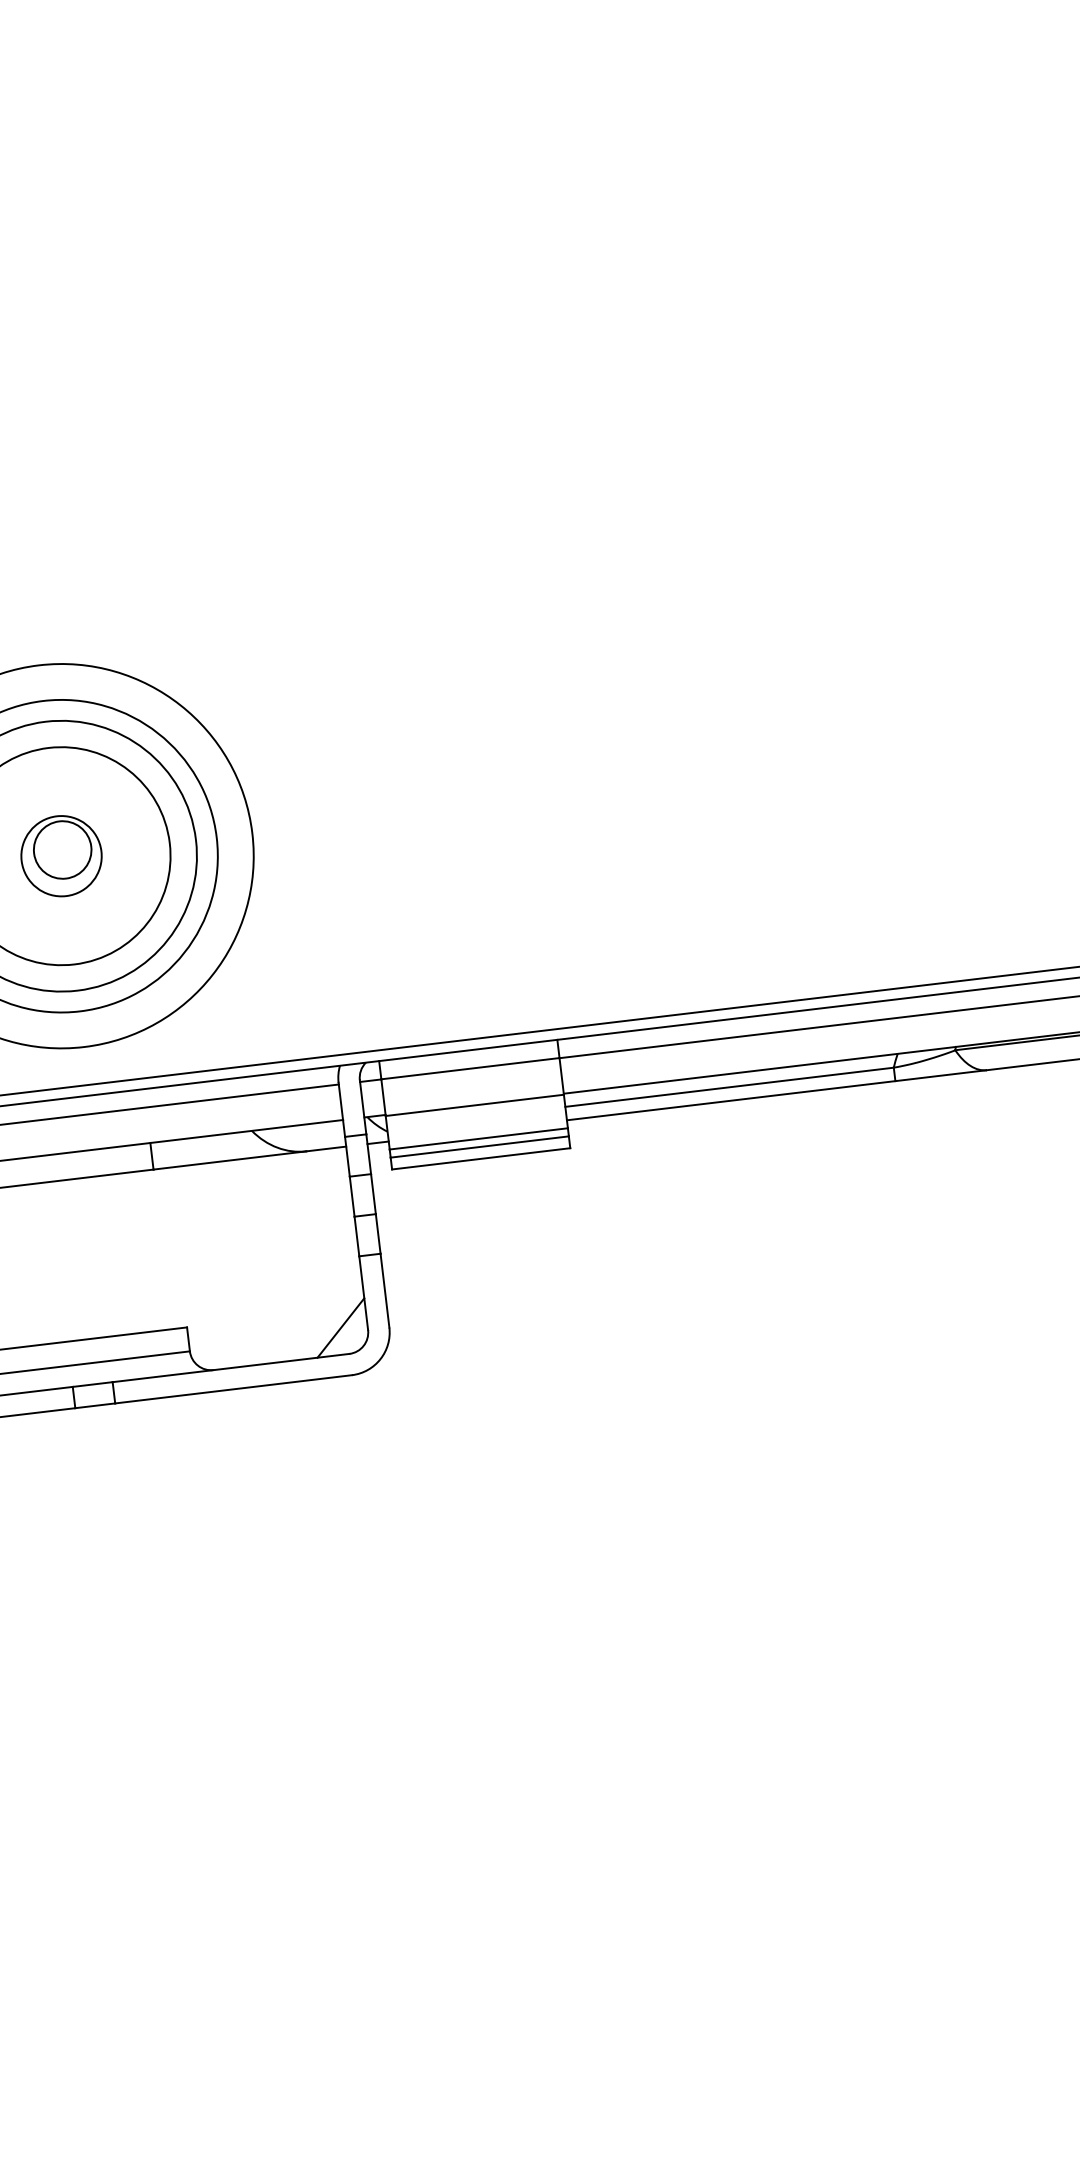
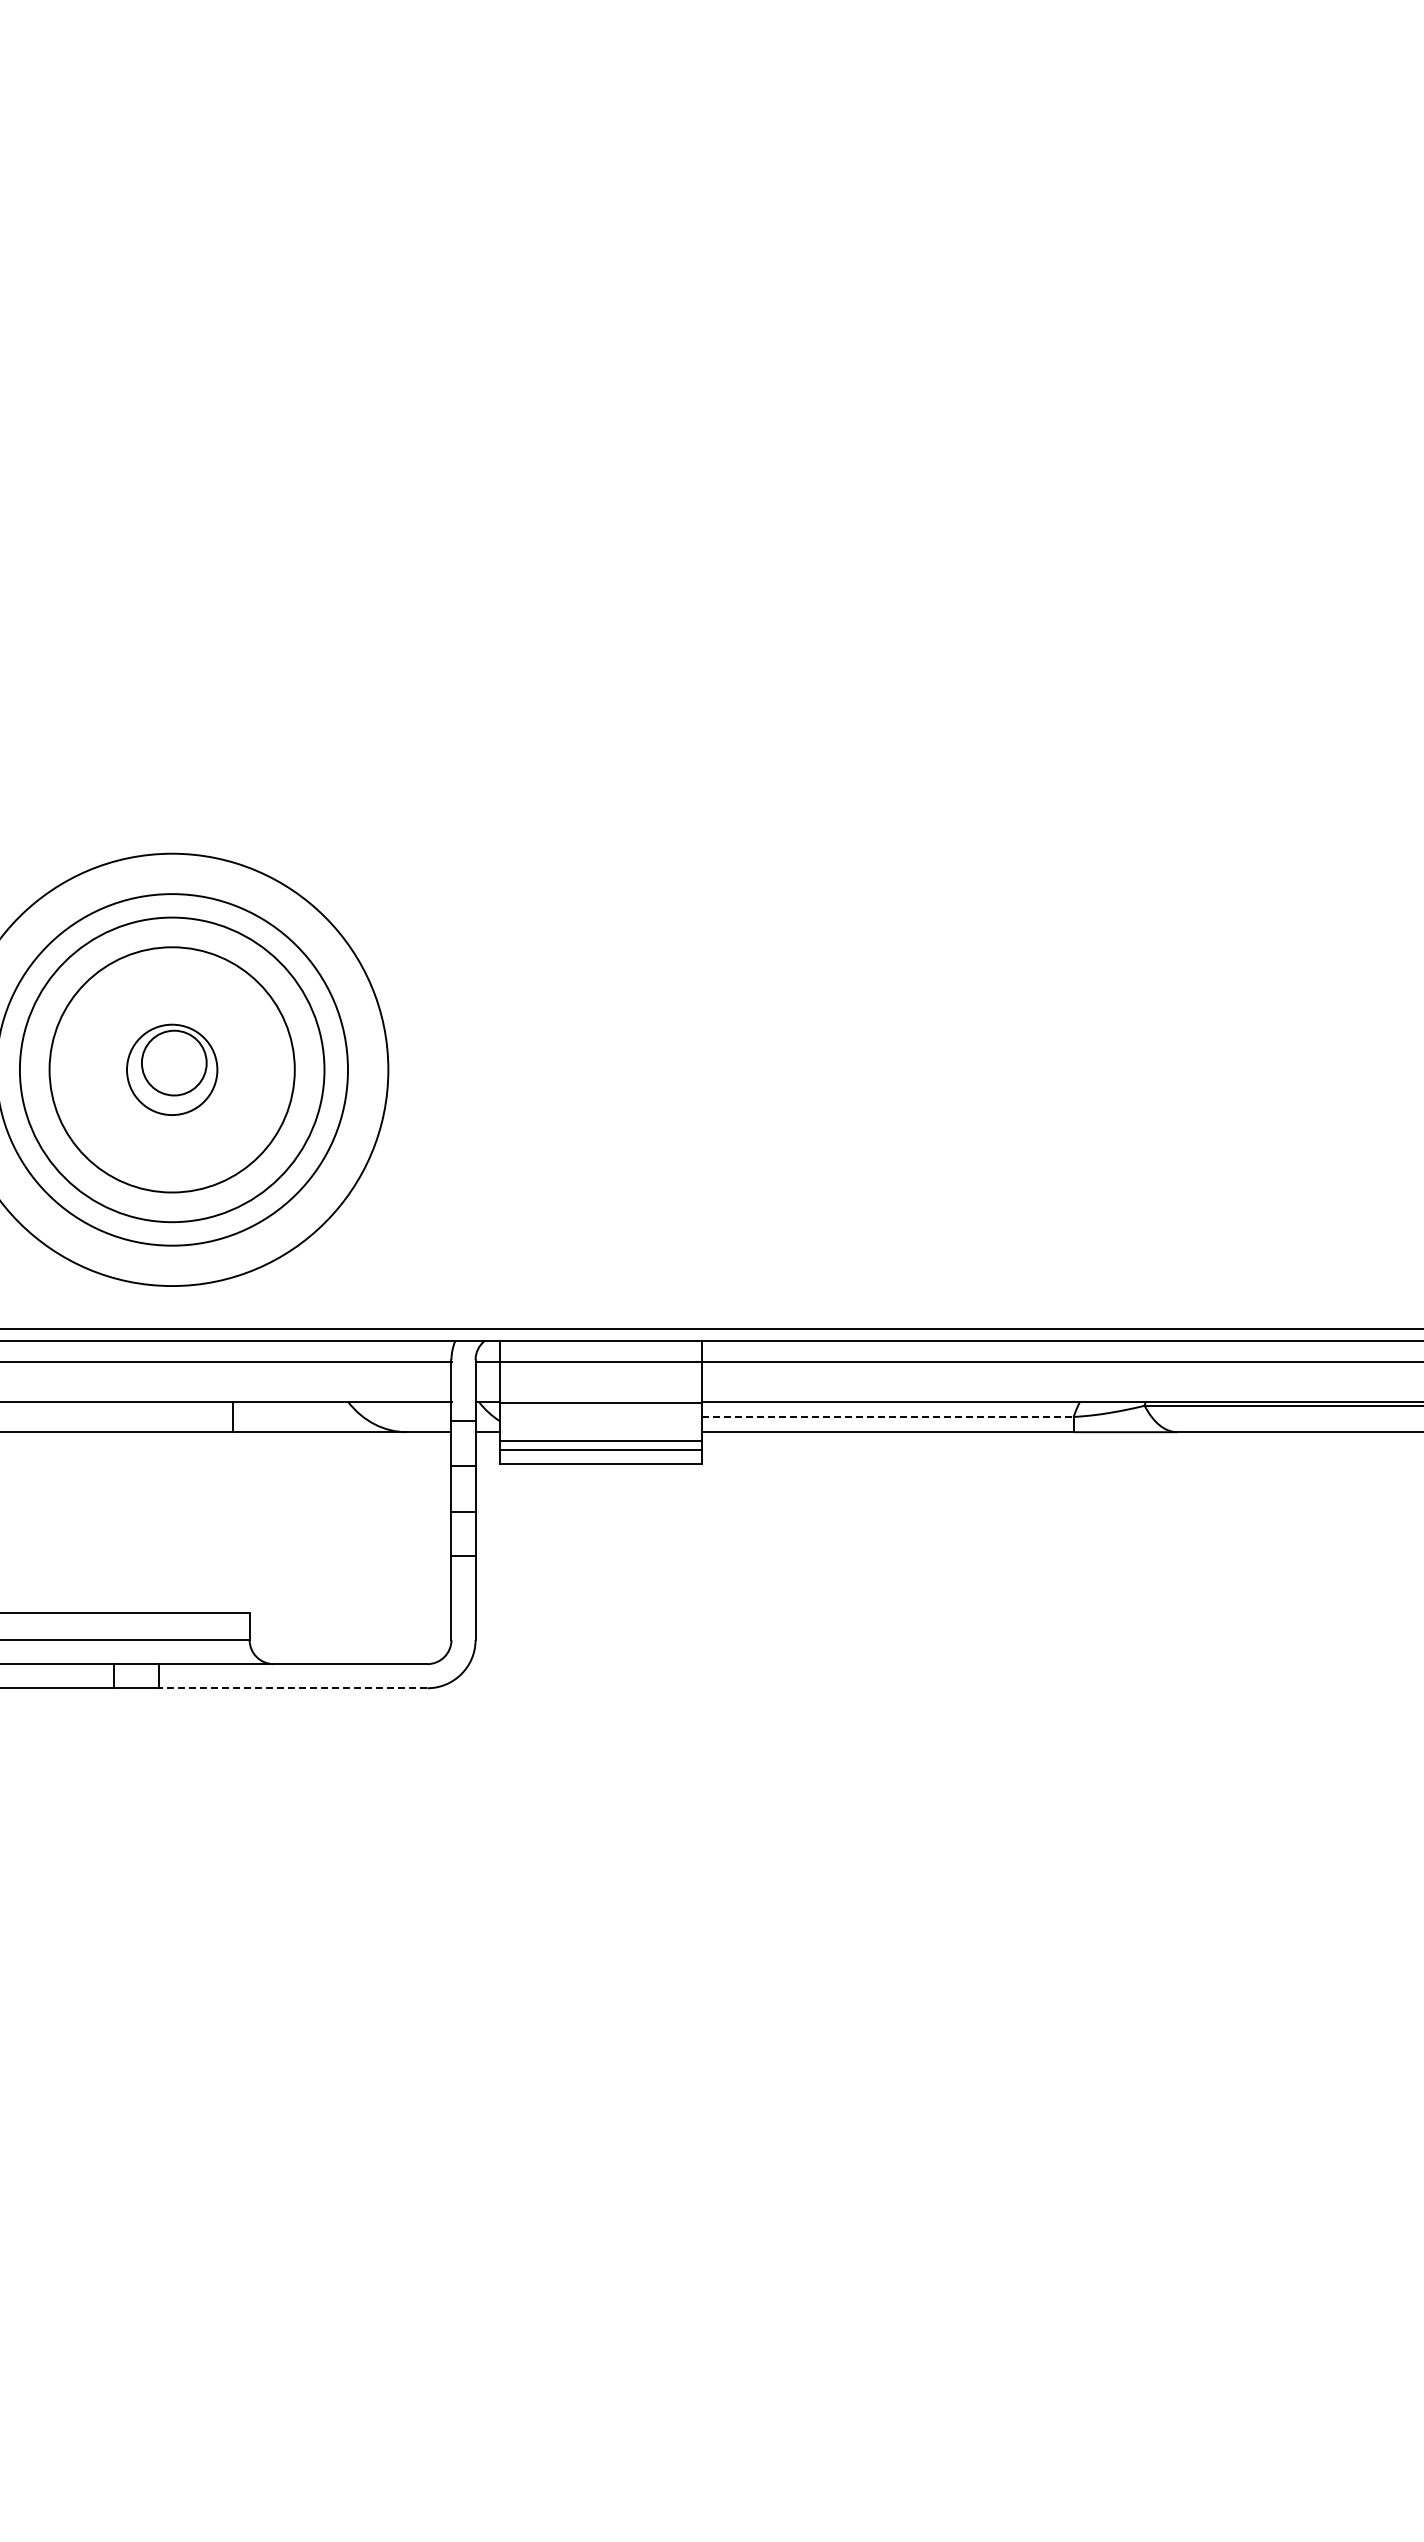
line: (730, 1086) -> (888, 1416), solid -> dashed
line: (341, 1328) -> (421, 1634), removed
line: (232, 1389) -> (292, 1688), solid -> dashed

